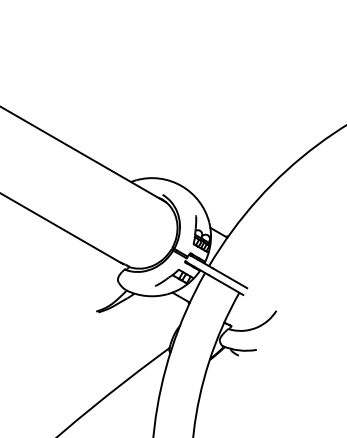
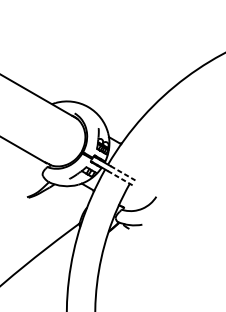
line: (229, 278) -> (122, 173), solid -> dashed
line: (226, 285) -> (120, 178), solid -> dashed

